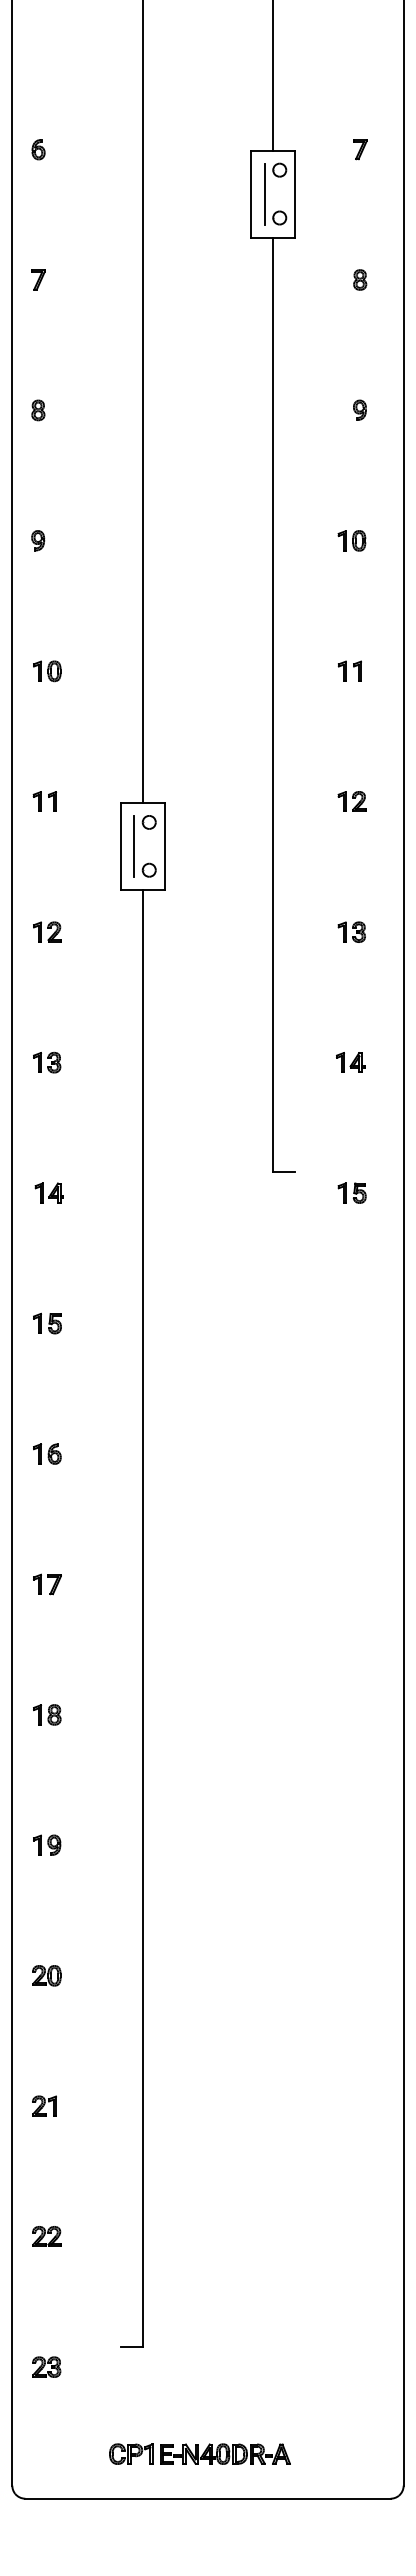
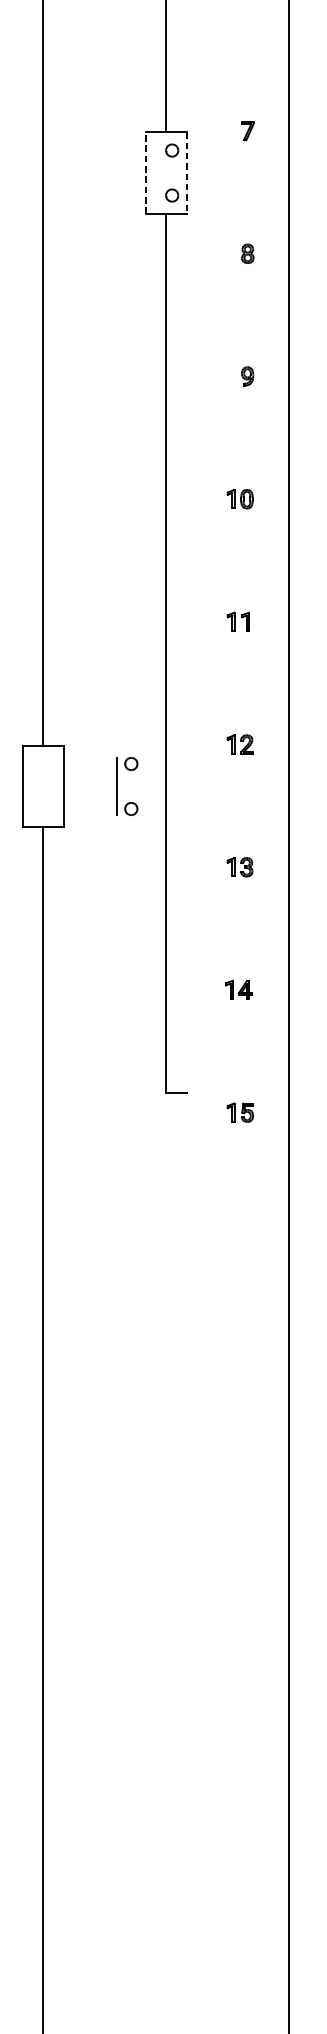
line: (251, 193) -> (145, 172), solid -> dashed
line: (264, 193) -> (157, 172), removed
line: (294, 194) -> (186, 173), solid -> dashed
part: (134, 846) -> (117, 786), moved

